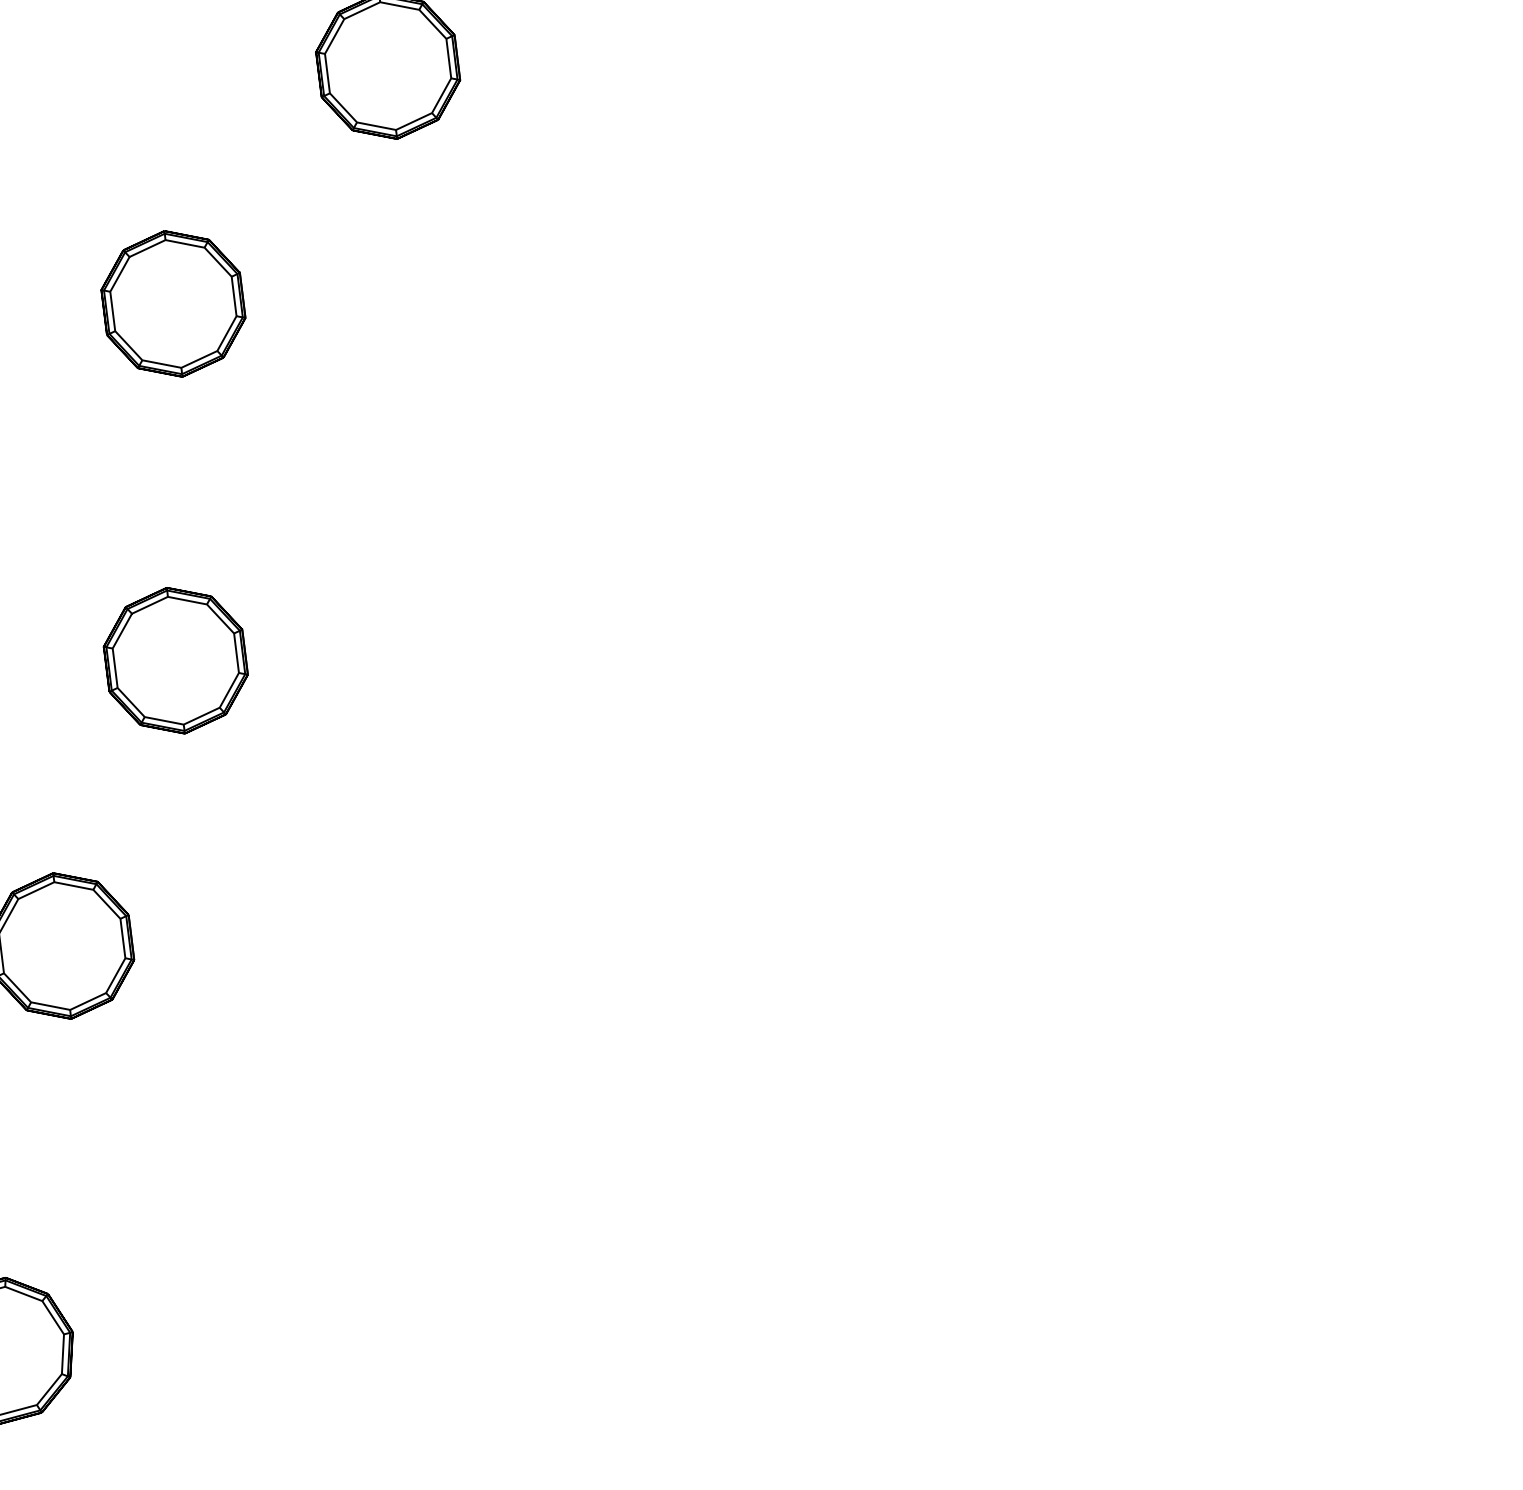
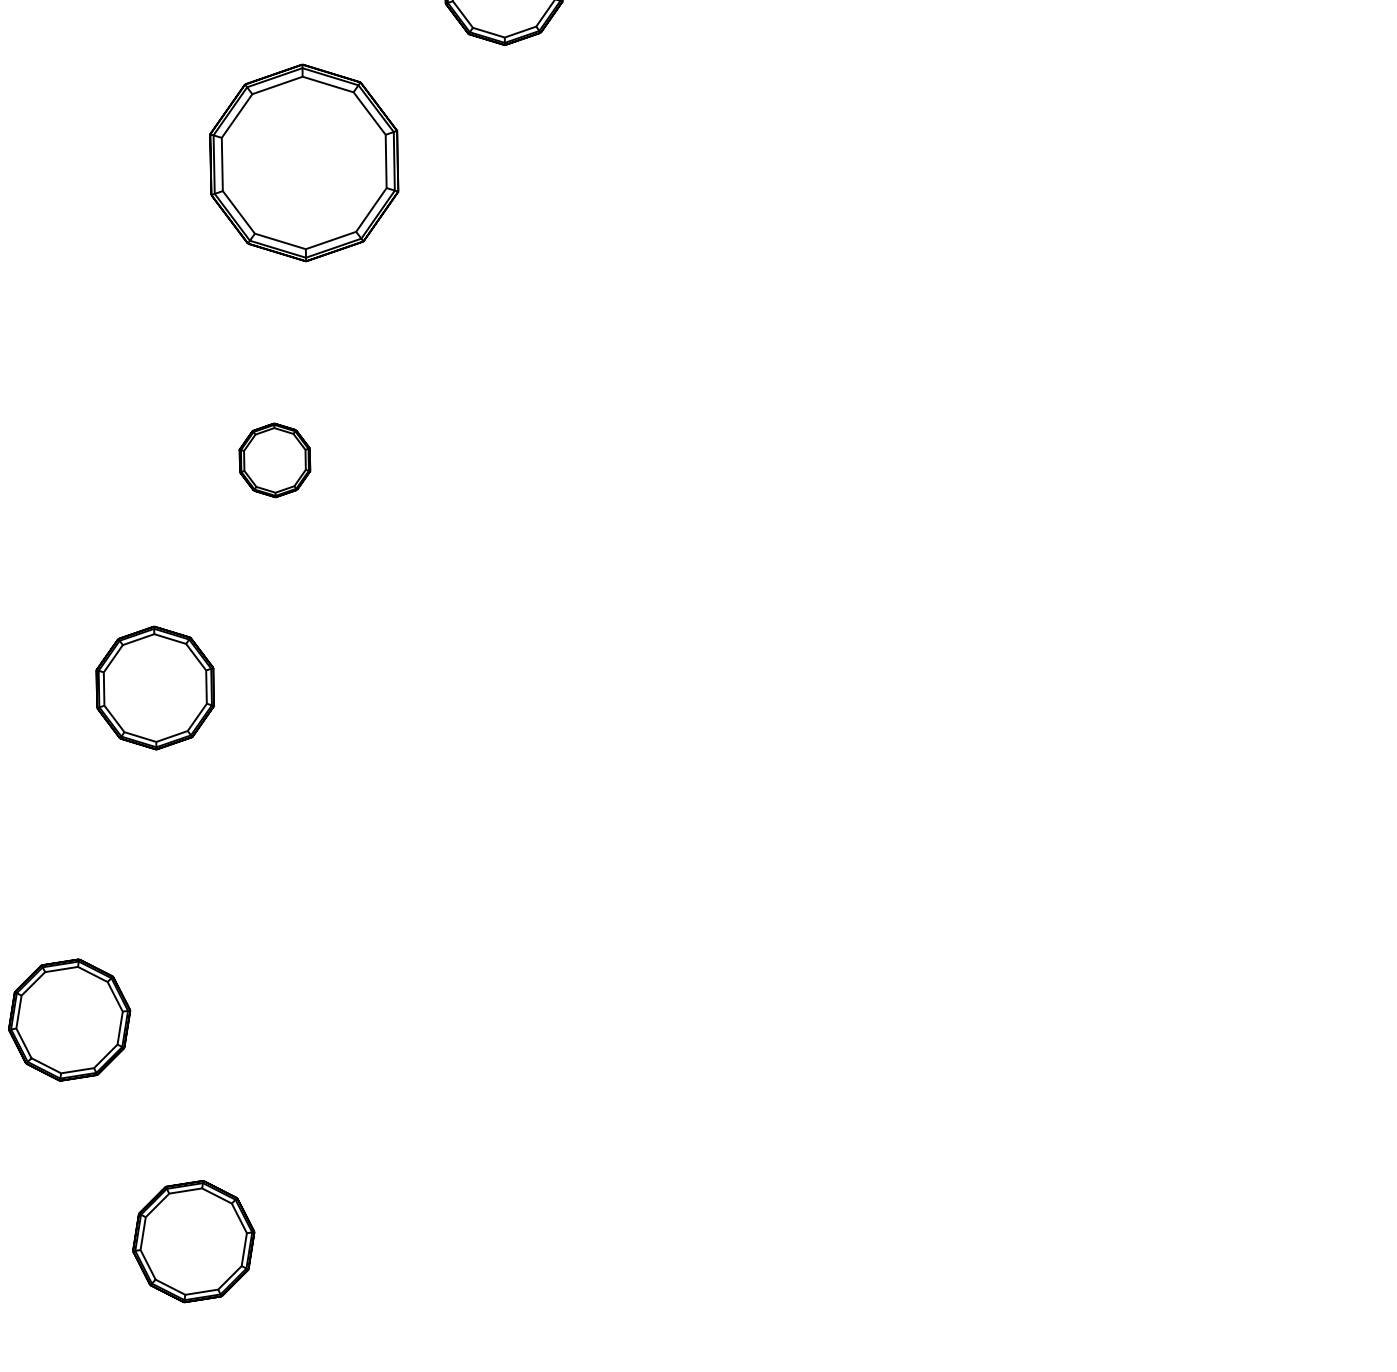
part: (172, 303) -> (303, 162), size x1.6
part: (175, 660) -> (274, 460), size x0.6

